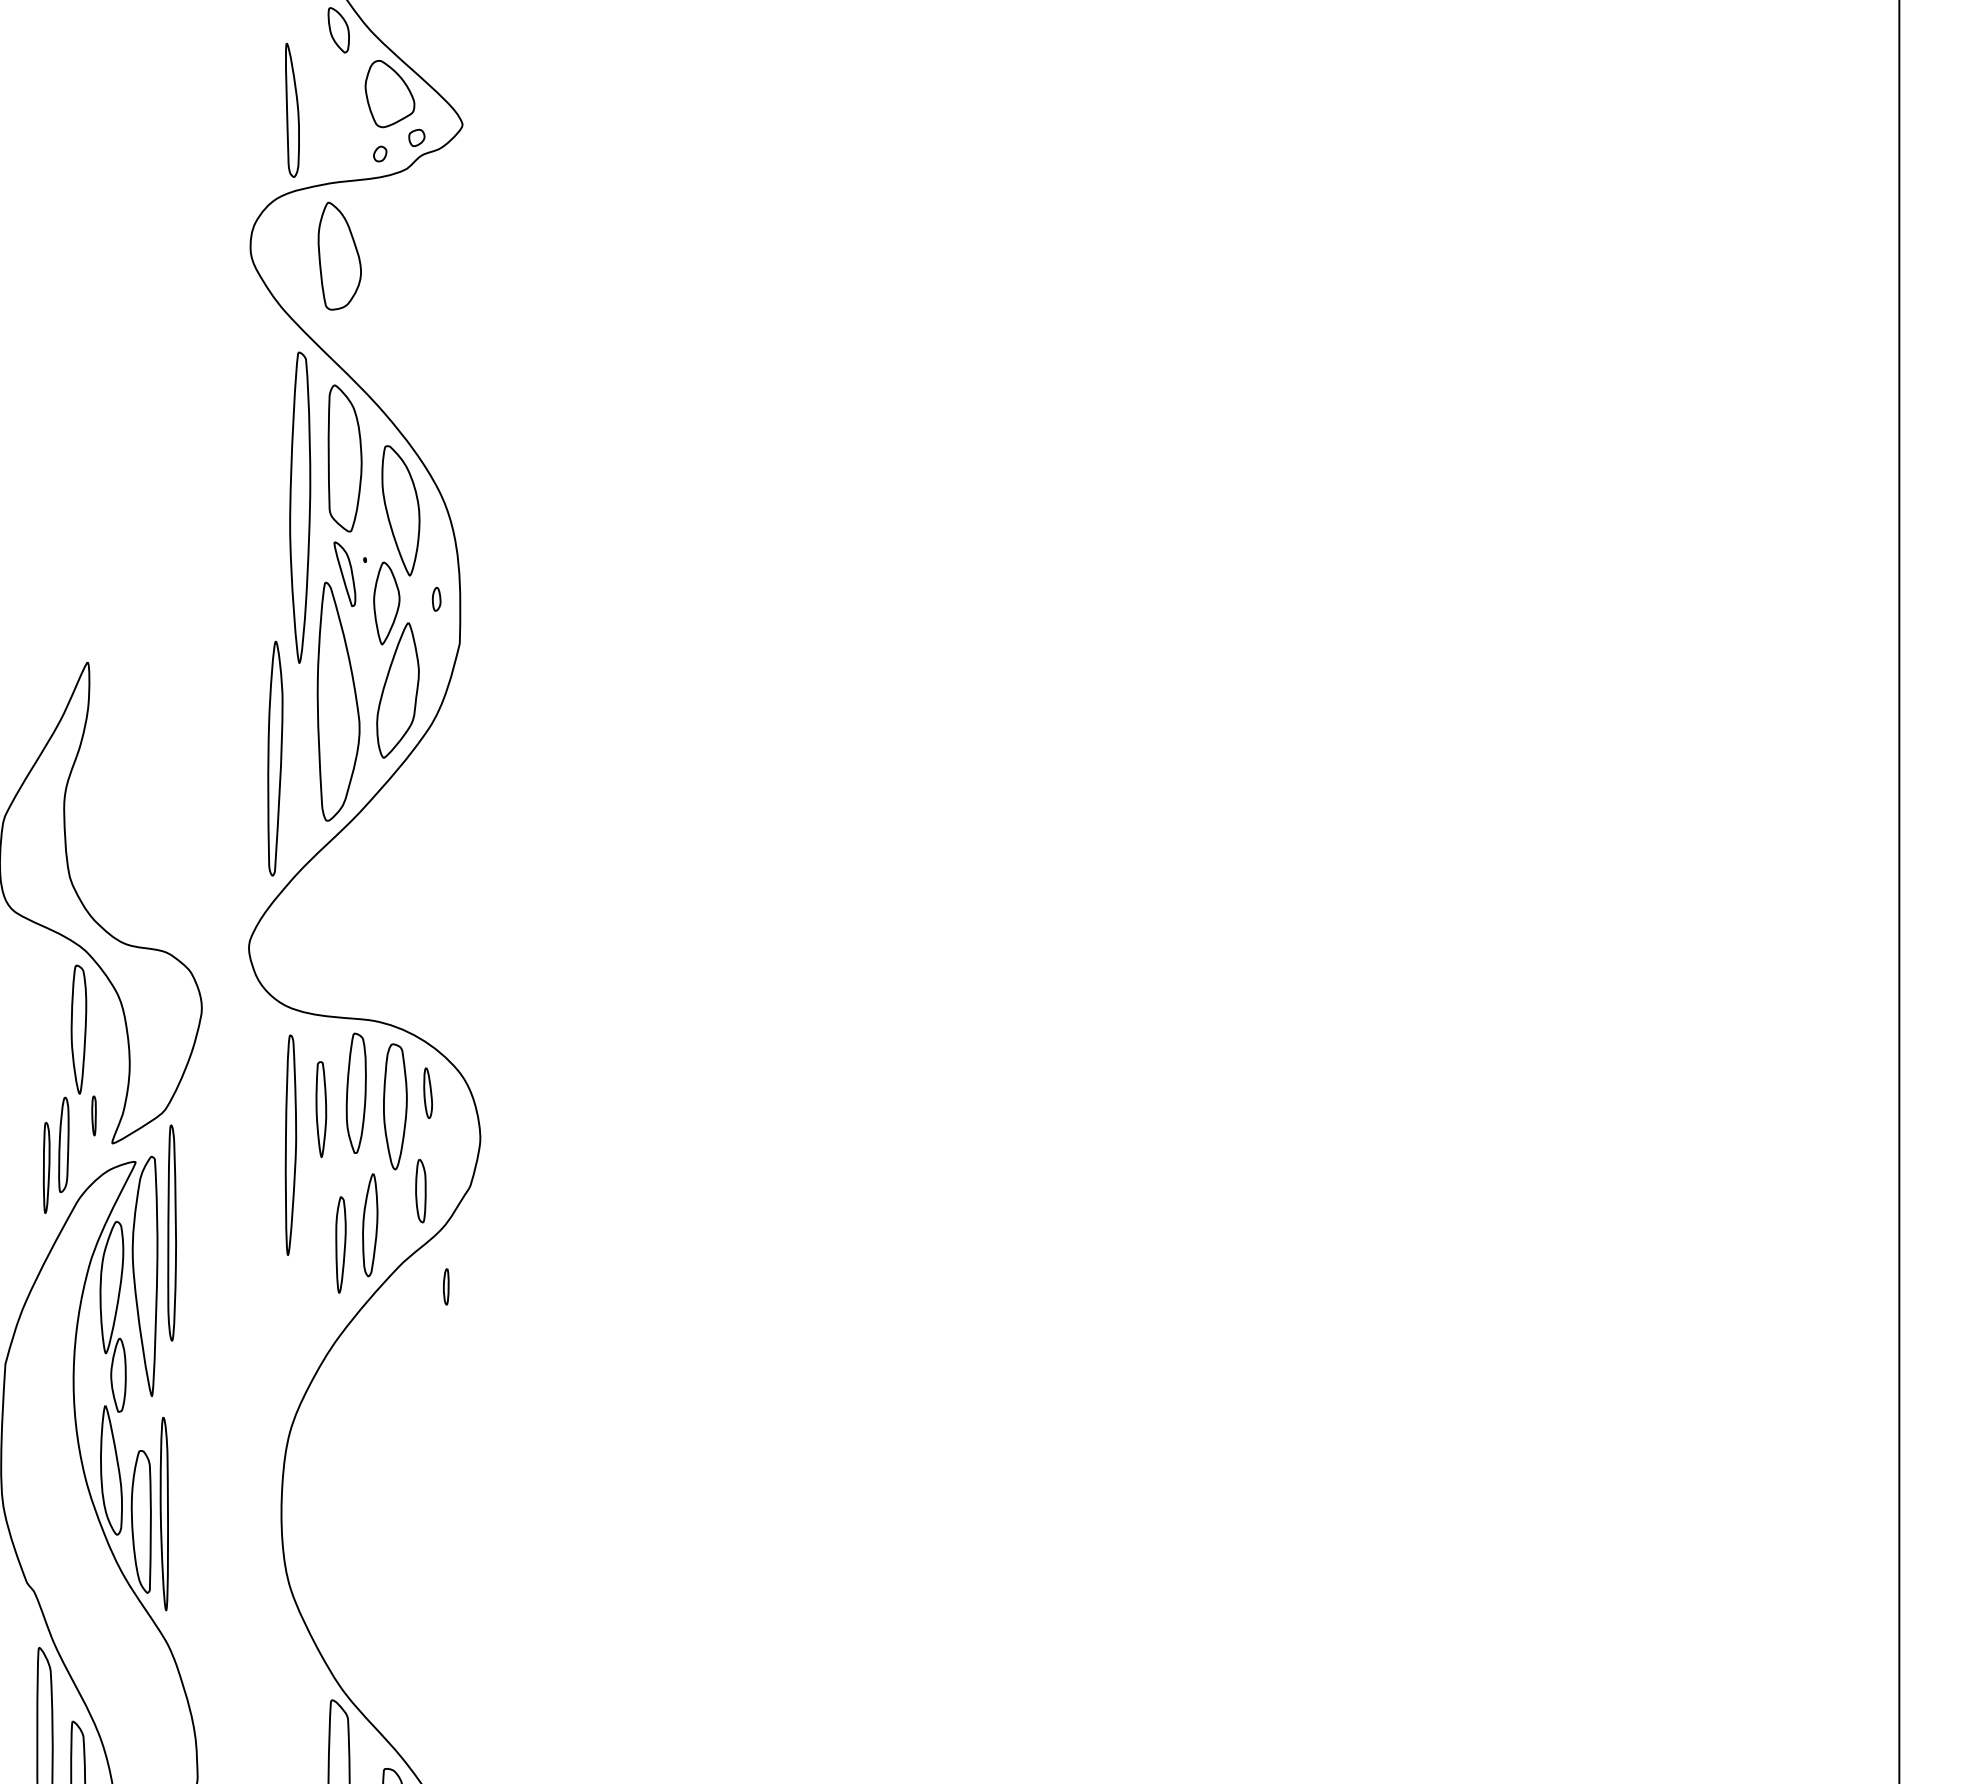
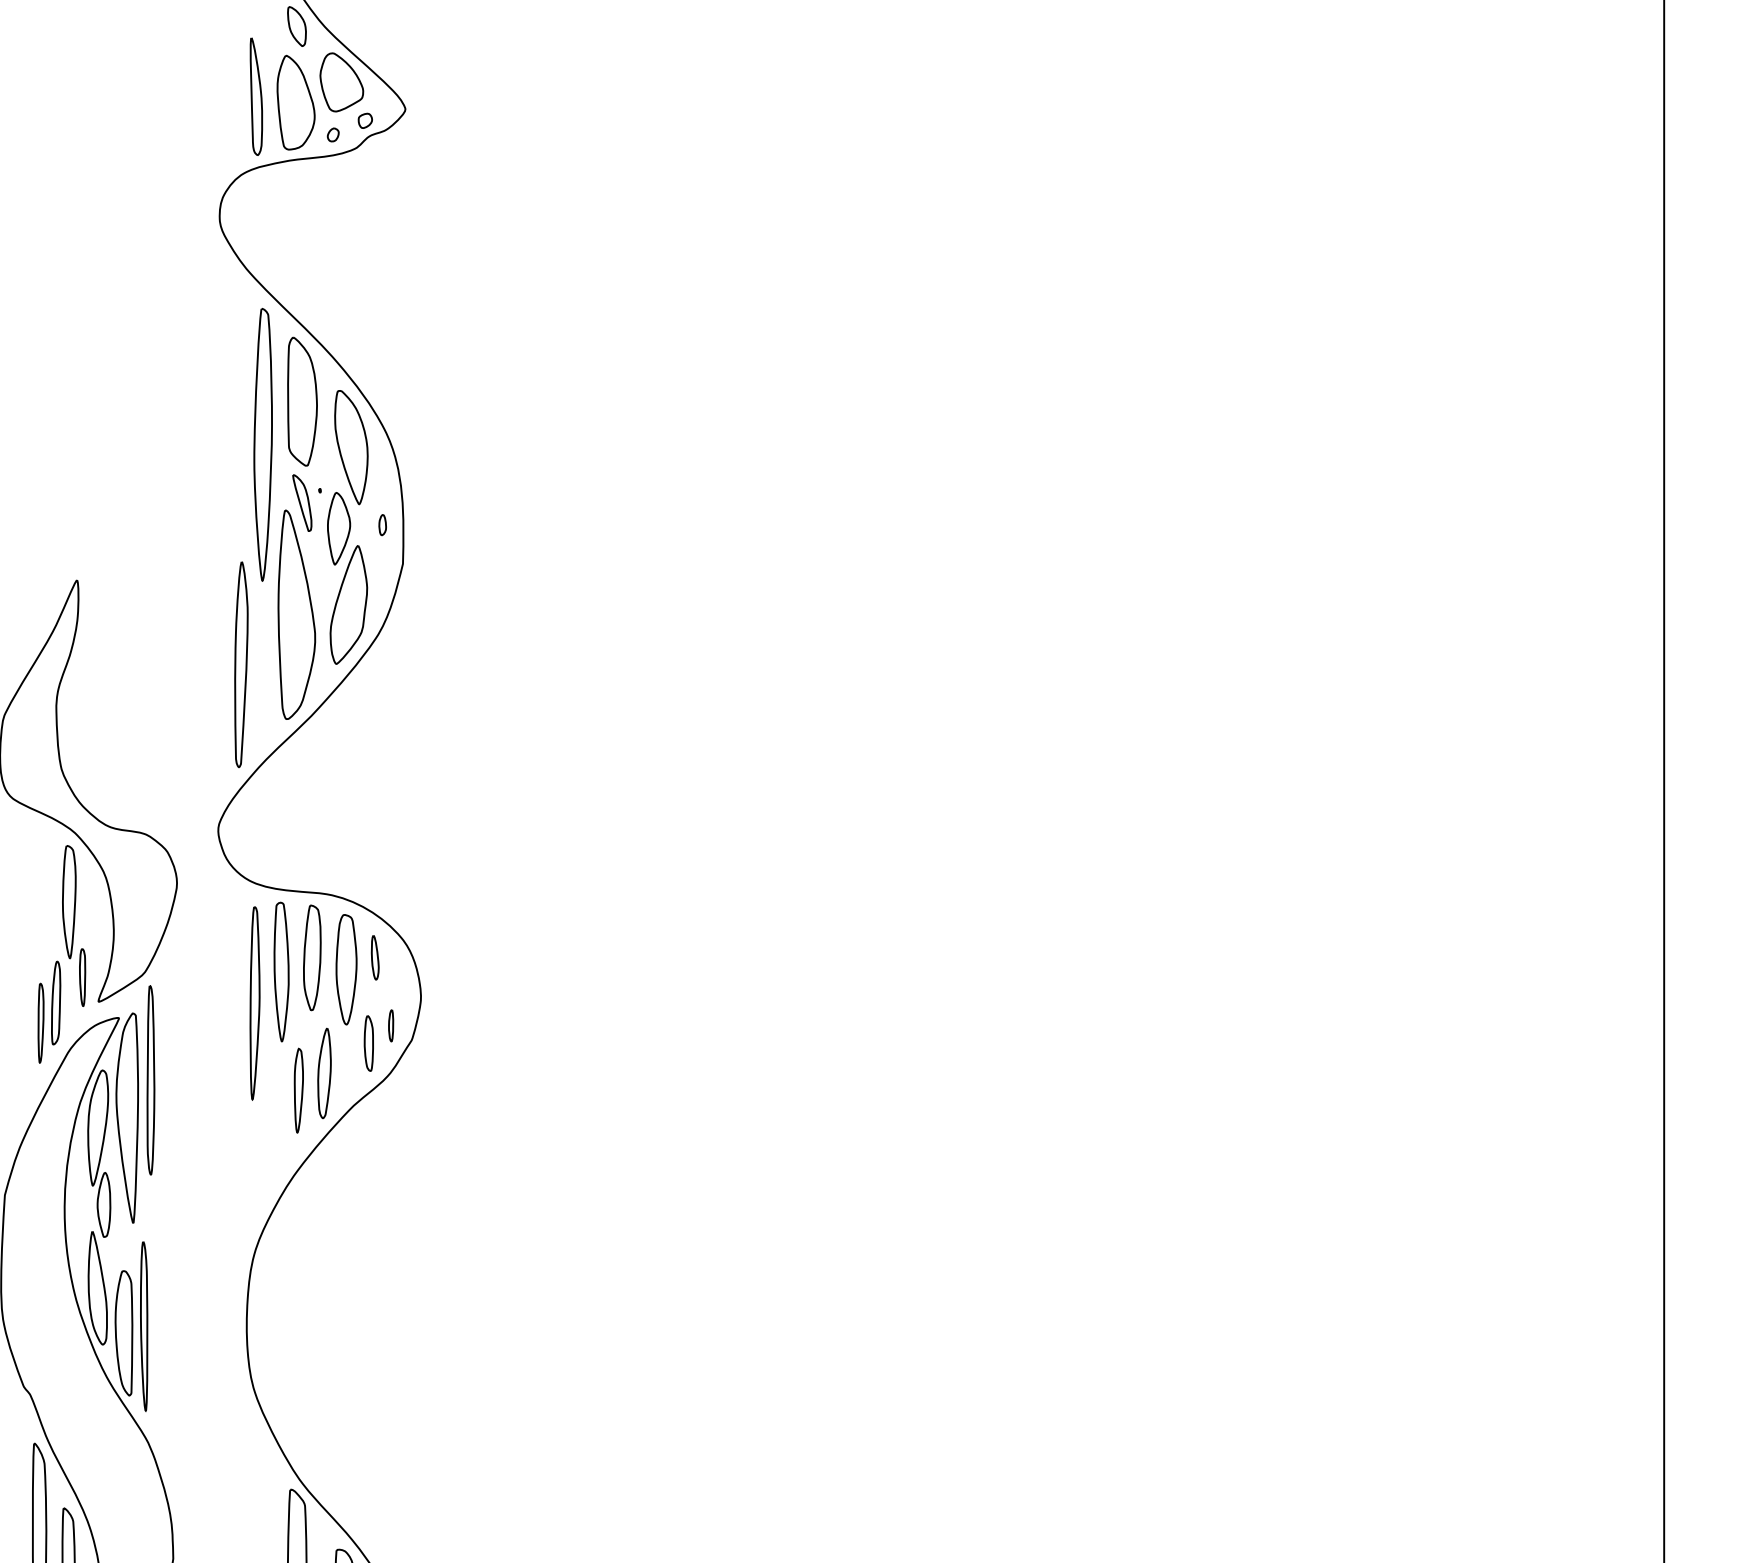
part: (339, 255) -> (295, 102), moved
part: (321, 1109) -> (281, 972), size x1.67
part: (93, 1115) -> (82, 977), size x1.67
part: (446, 1286) -> (391, 1025), moved

